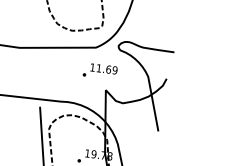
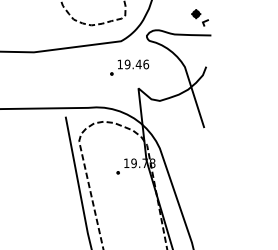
part: (166, 35) -> (199, 17), added
text: (106, 69) -> (136, 64), 11.69 -> 19.46

